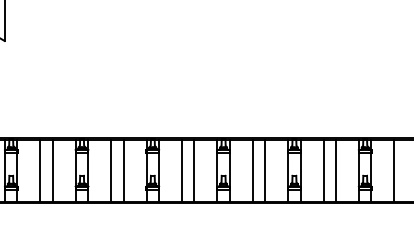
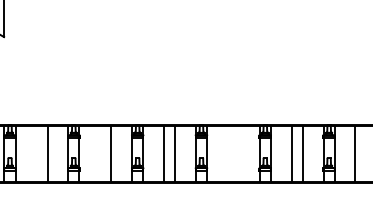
line: (40, 170) -> (36, 153), removed
line: (111, 170) -> (100, 153), removed
line: (252, 170) -> (227, 153), removed
line: (264, 170) -> (238, 153), removed

